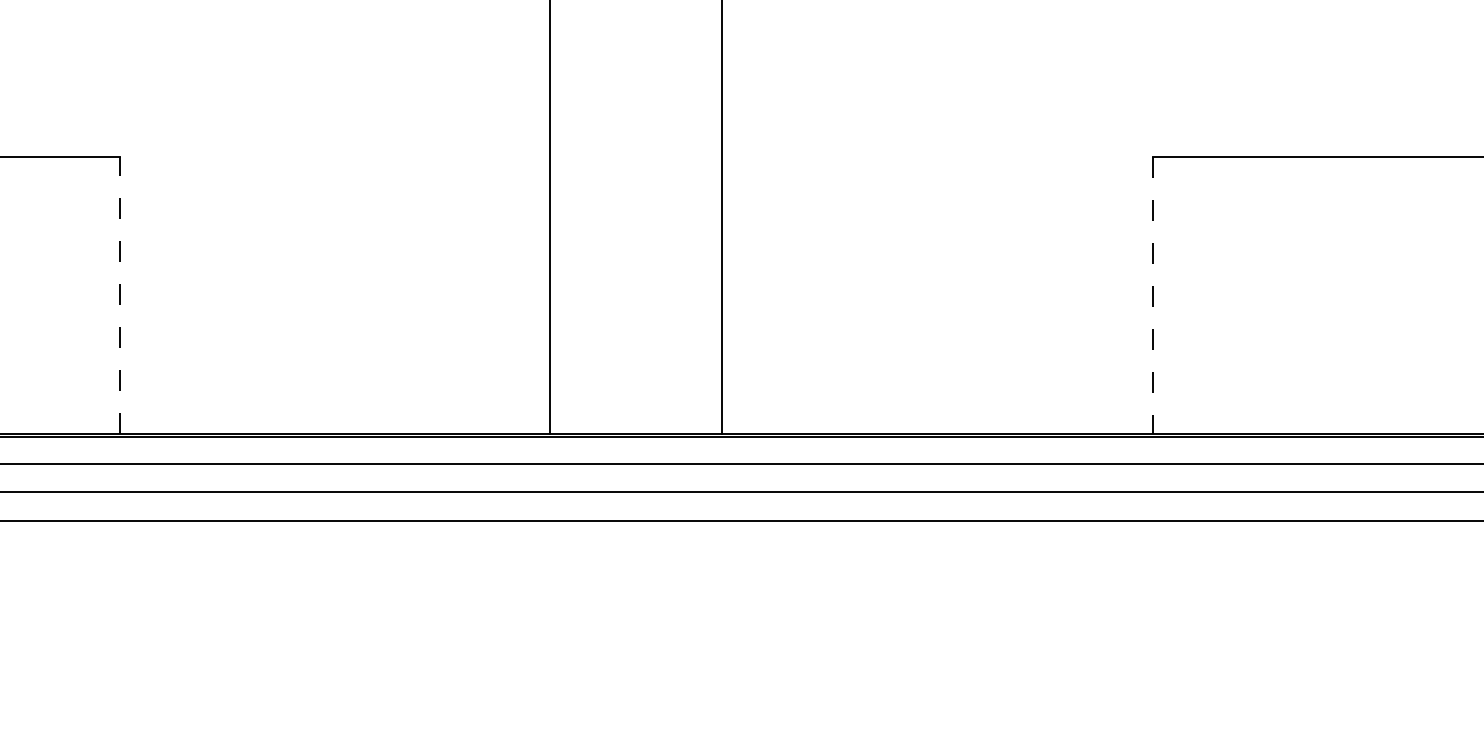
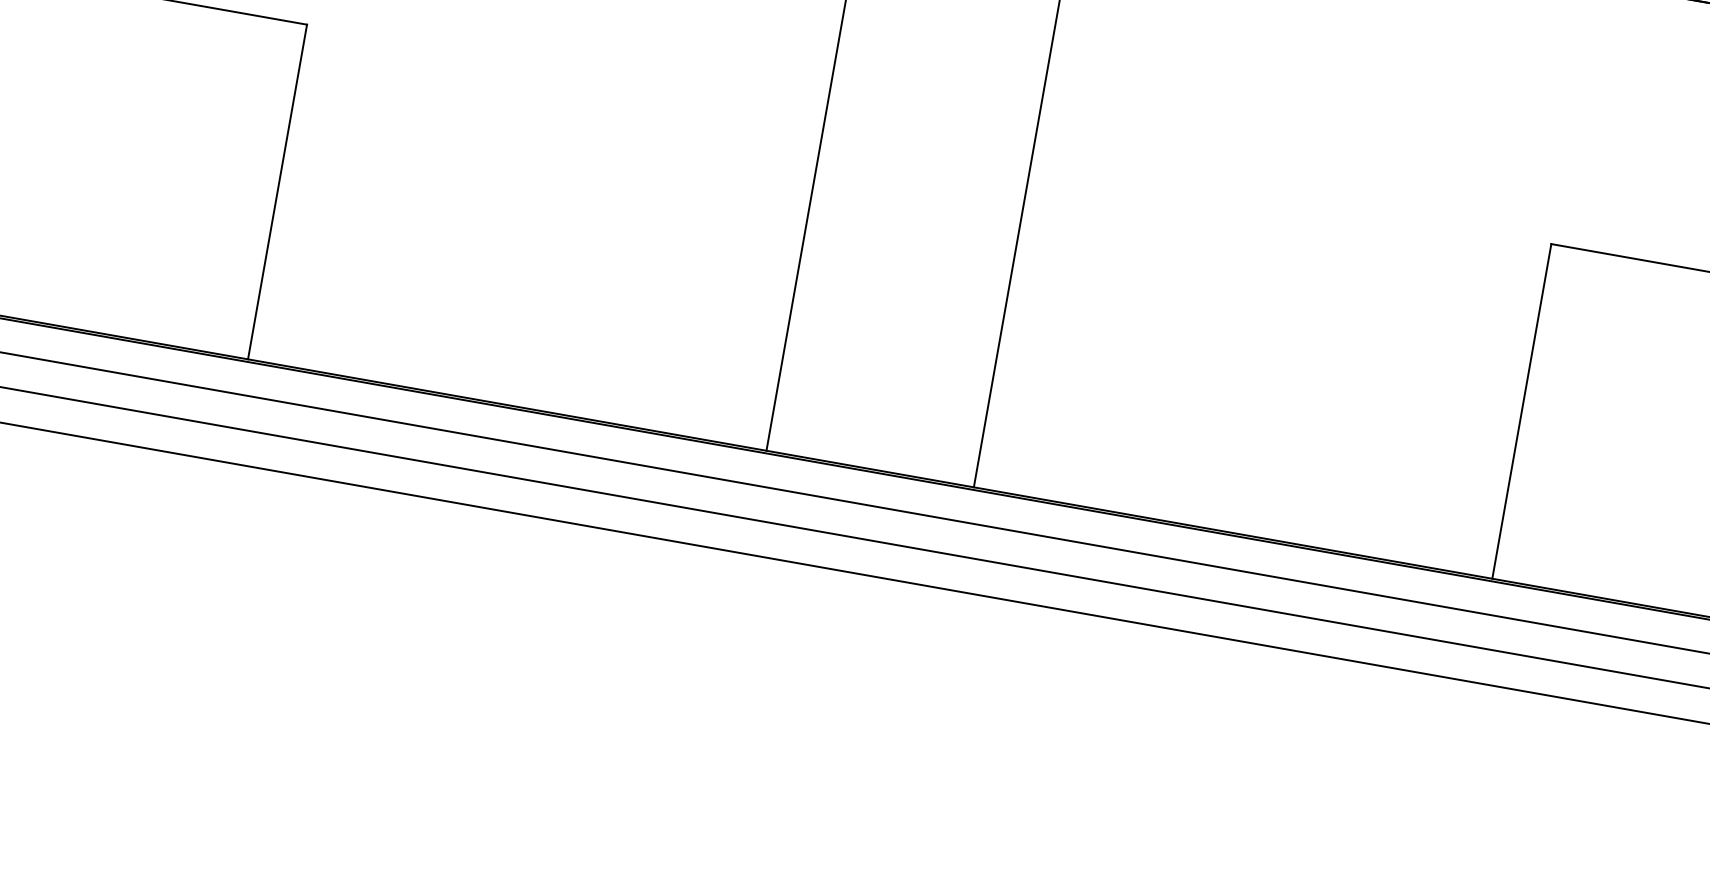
line: (120, 295) -> (278, 191), dashed -> solid
line: (1152, 295) -> (1521, 411), dashed -> solid

